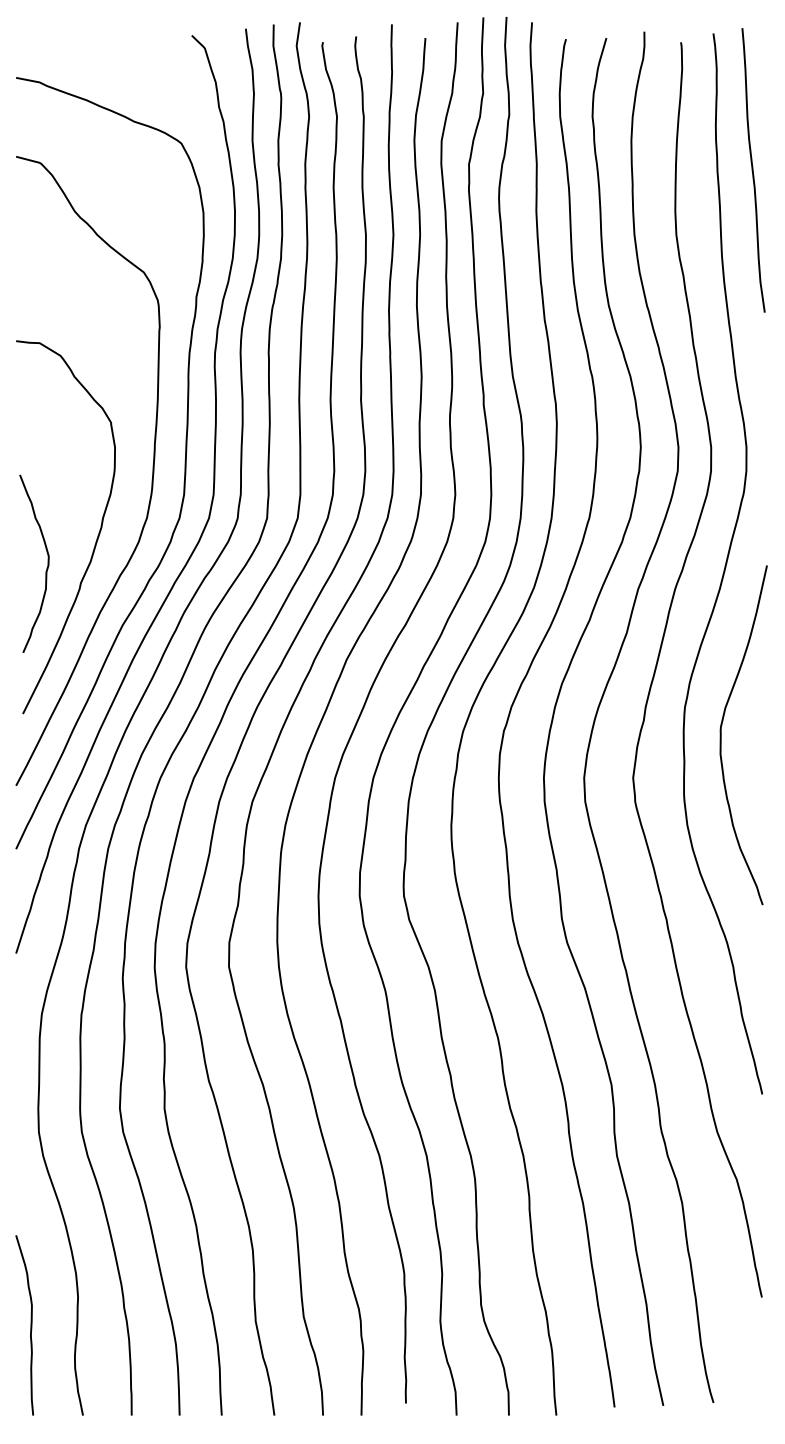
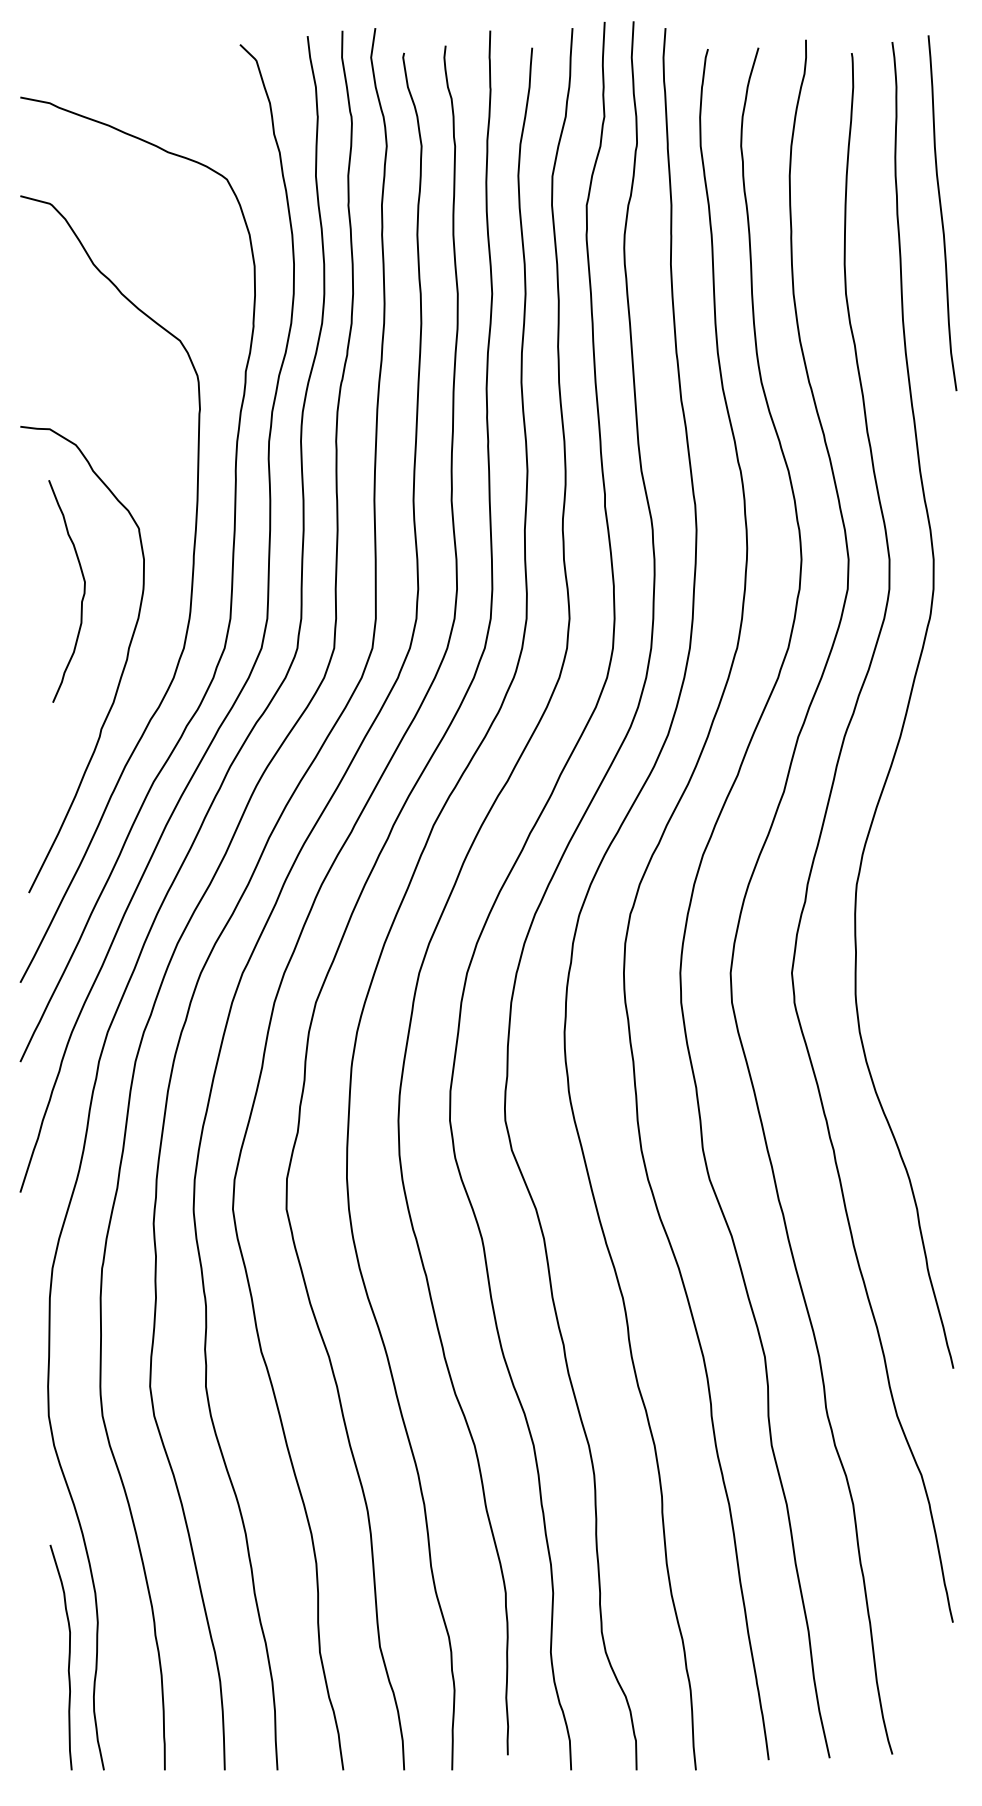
curve: (46, 567) -> (82, 596), moved
curve: (721, 735) -> (902, 919), removed
curve: (30, 1325) -> (68, 1657), moved

